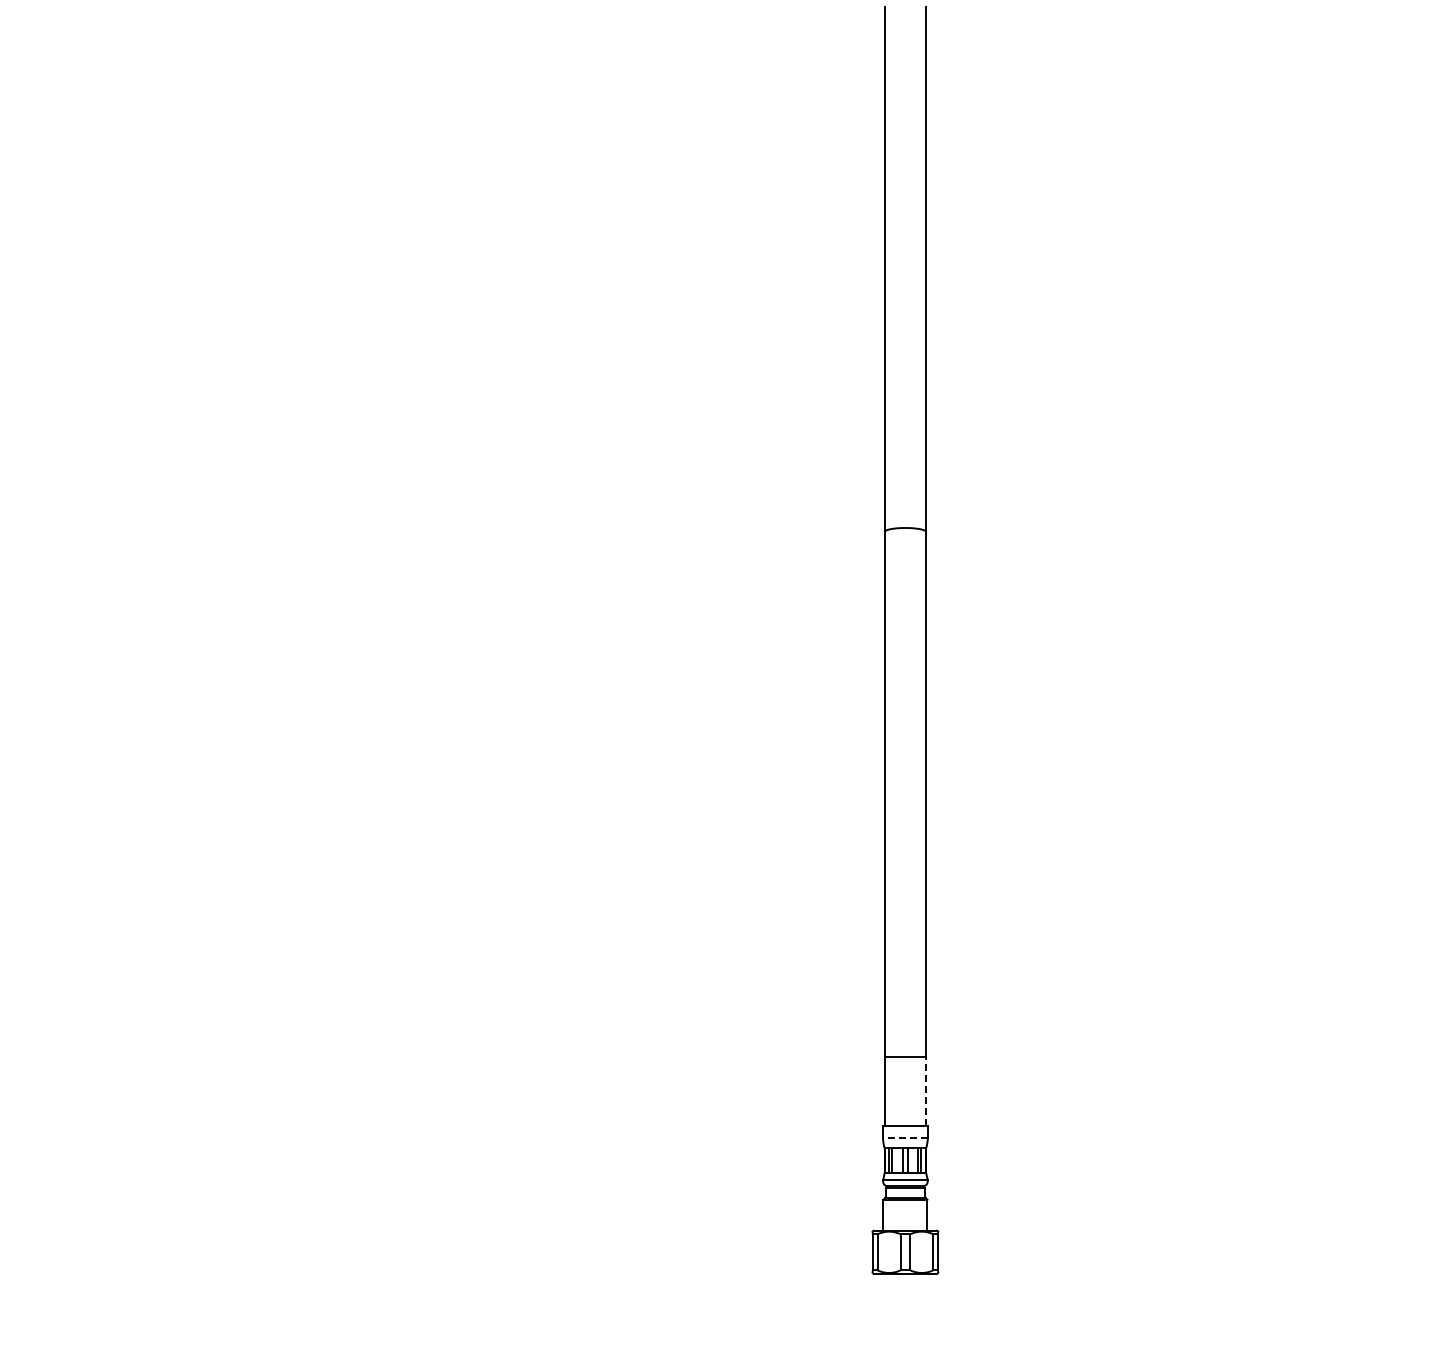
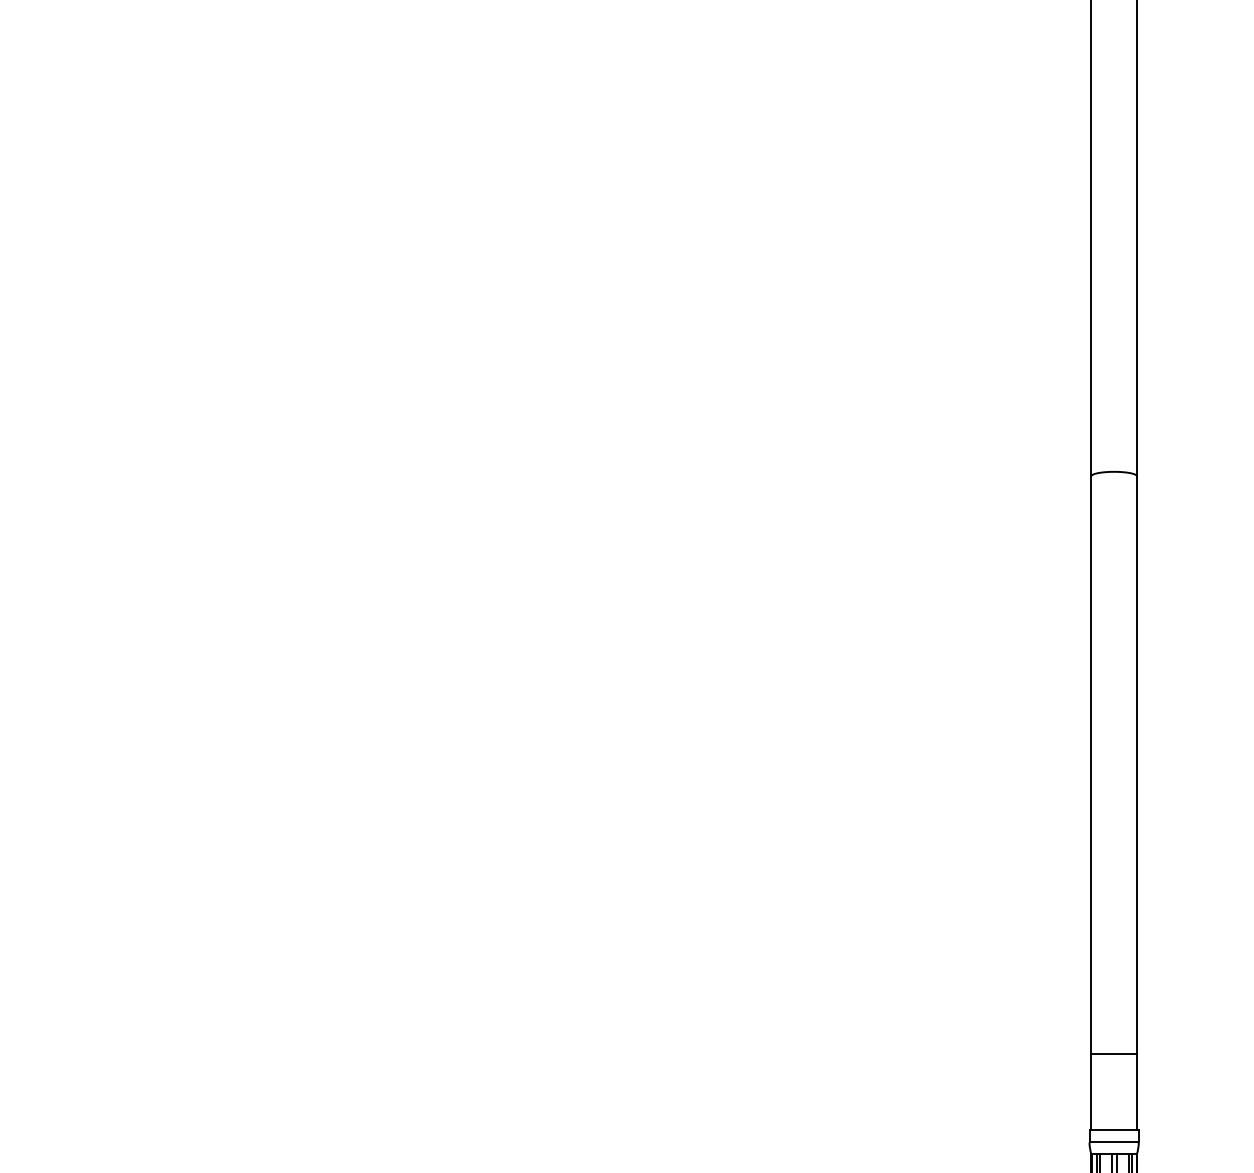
line: (926, 1091) -> (1137, 1091), dashed -> solid
line: (904, 1137) -> (1113, 1142), dashed -> solid

